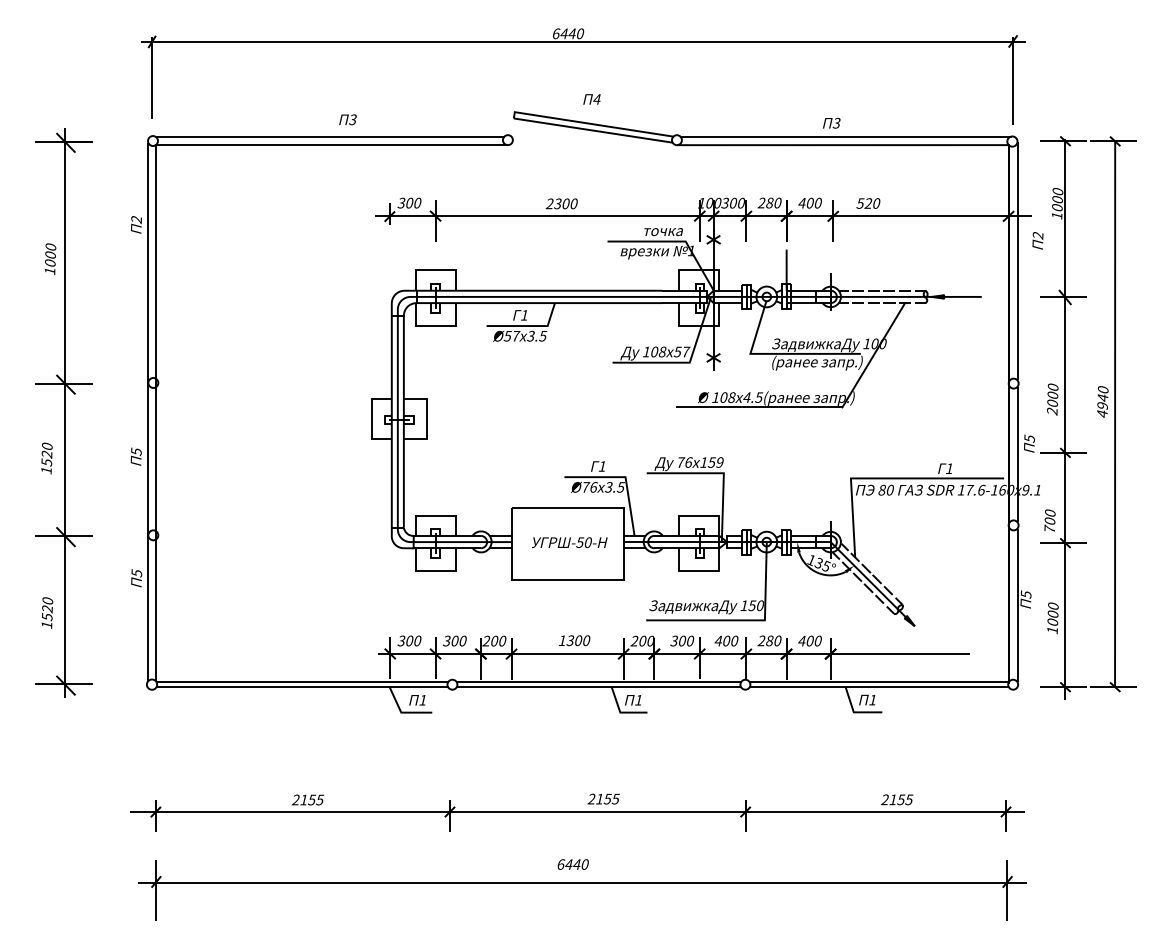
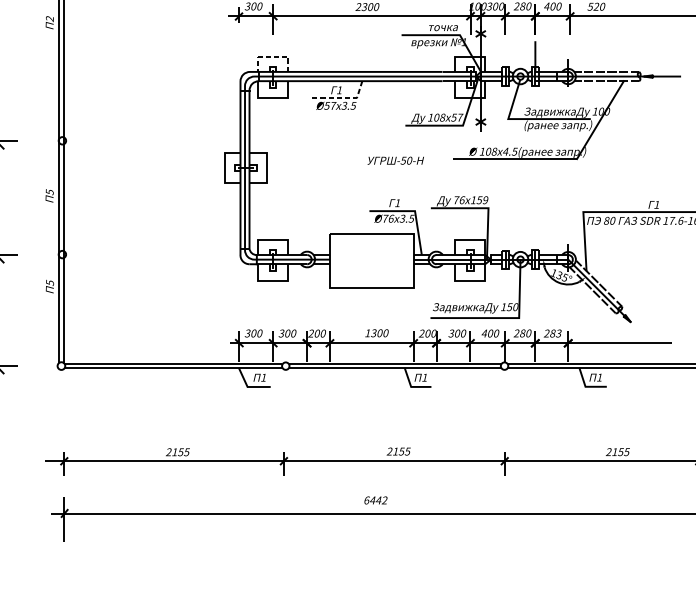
line: (435, 270) -> (273, 56), solid -> dashed
line: (529, 326) -> (343, 98), solid -> dashed
text: (569, 542) -> (395, 160), moved
text: (809, 640) -> (552, 333), 400 -> 283
text: (584, 864) -> (384, 500), 6440 -> 6442

